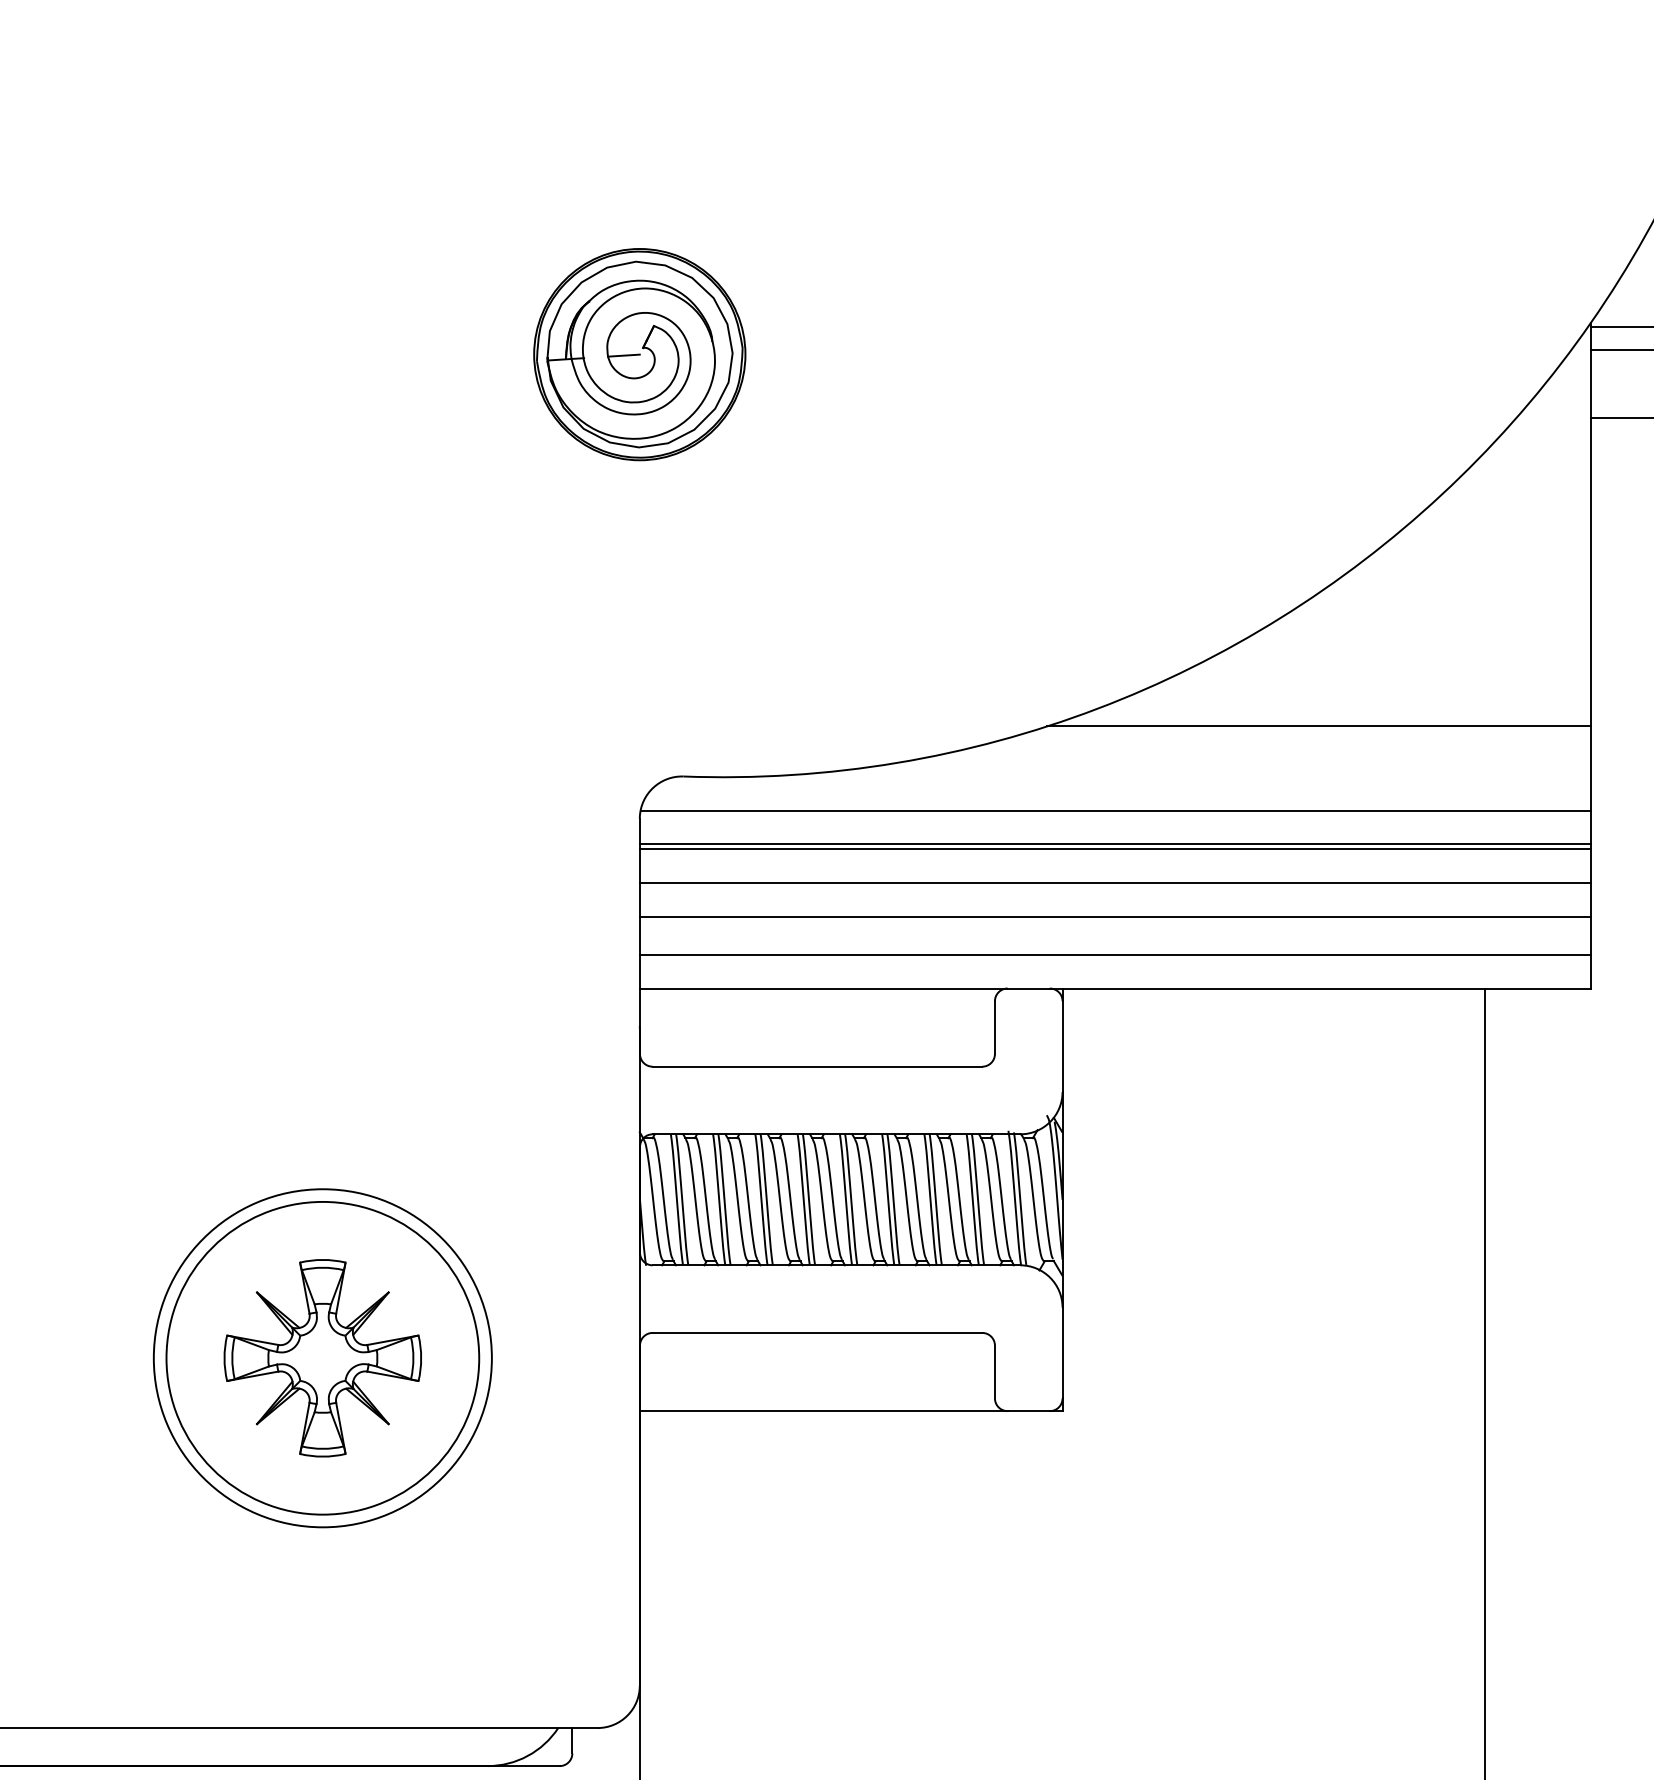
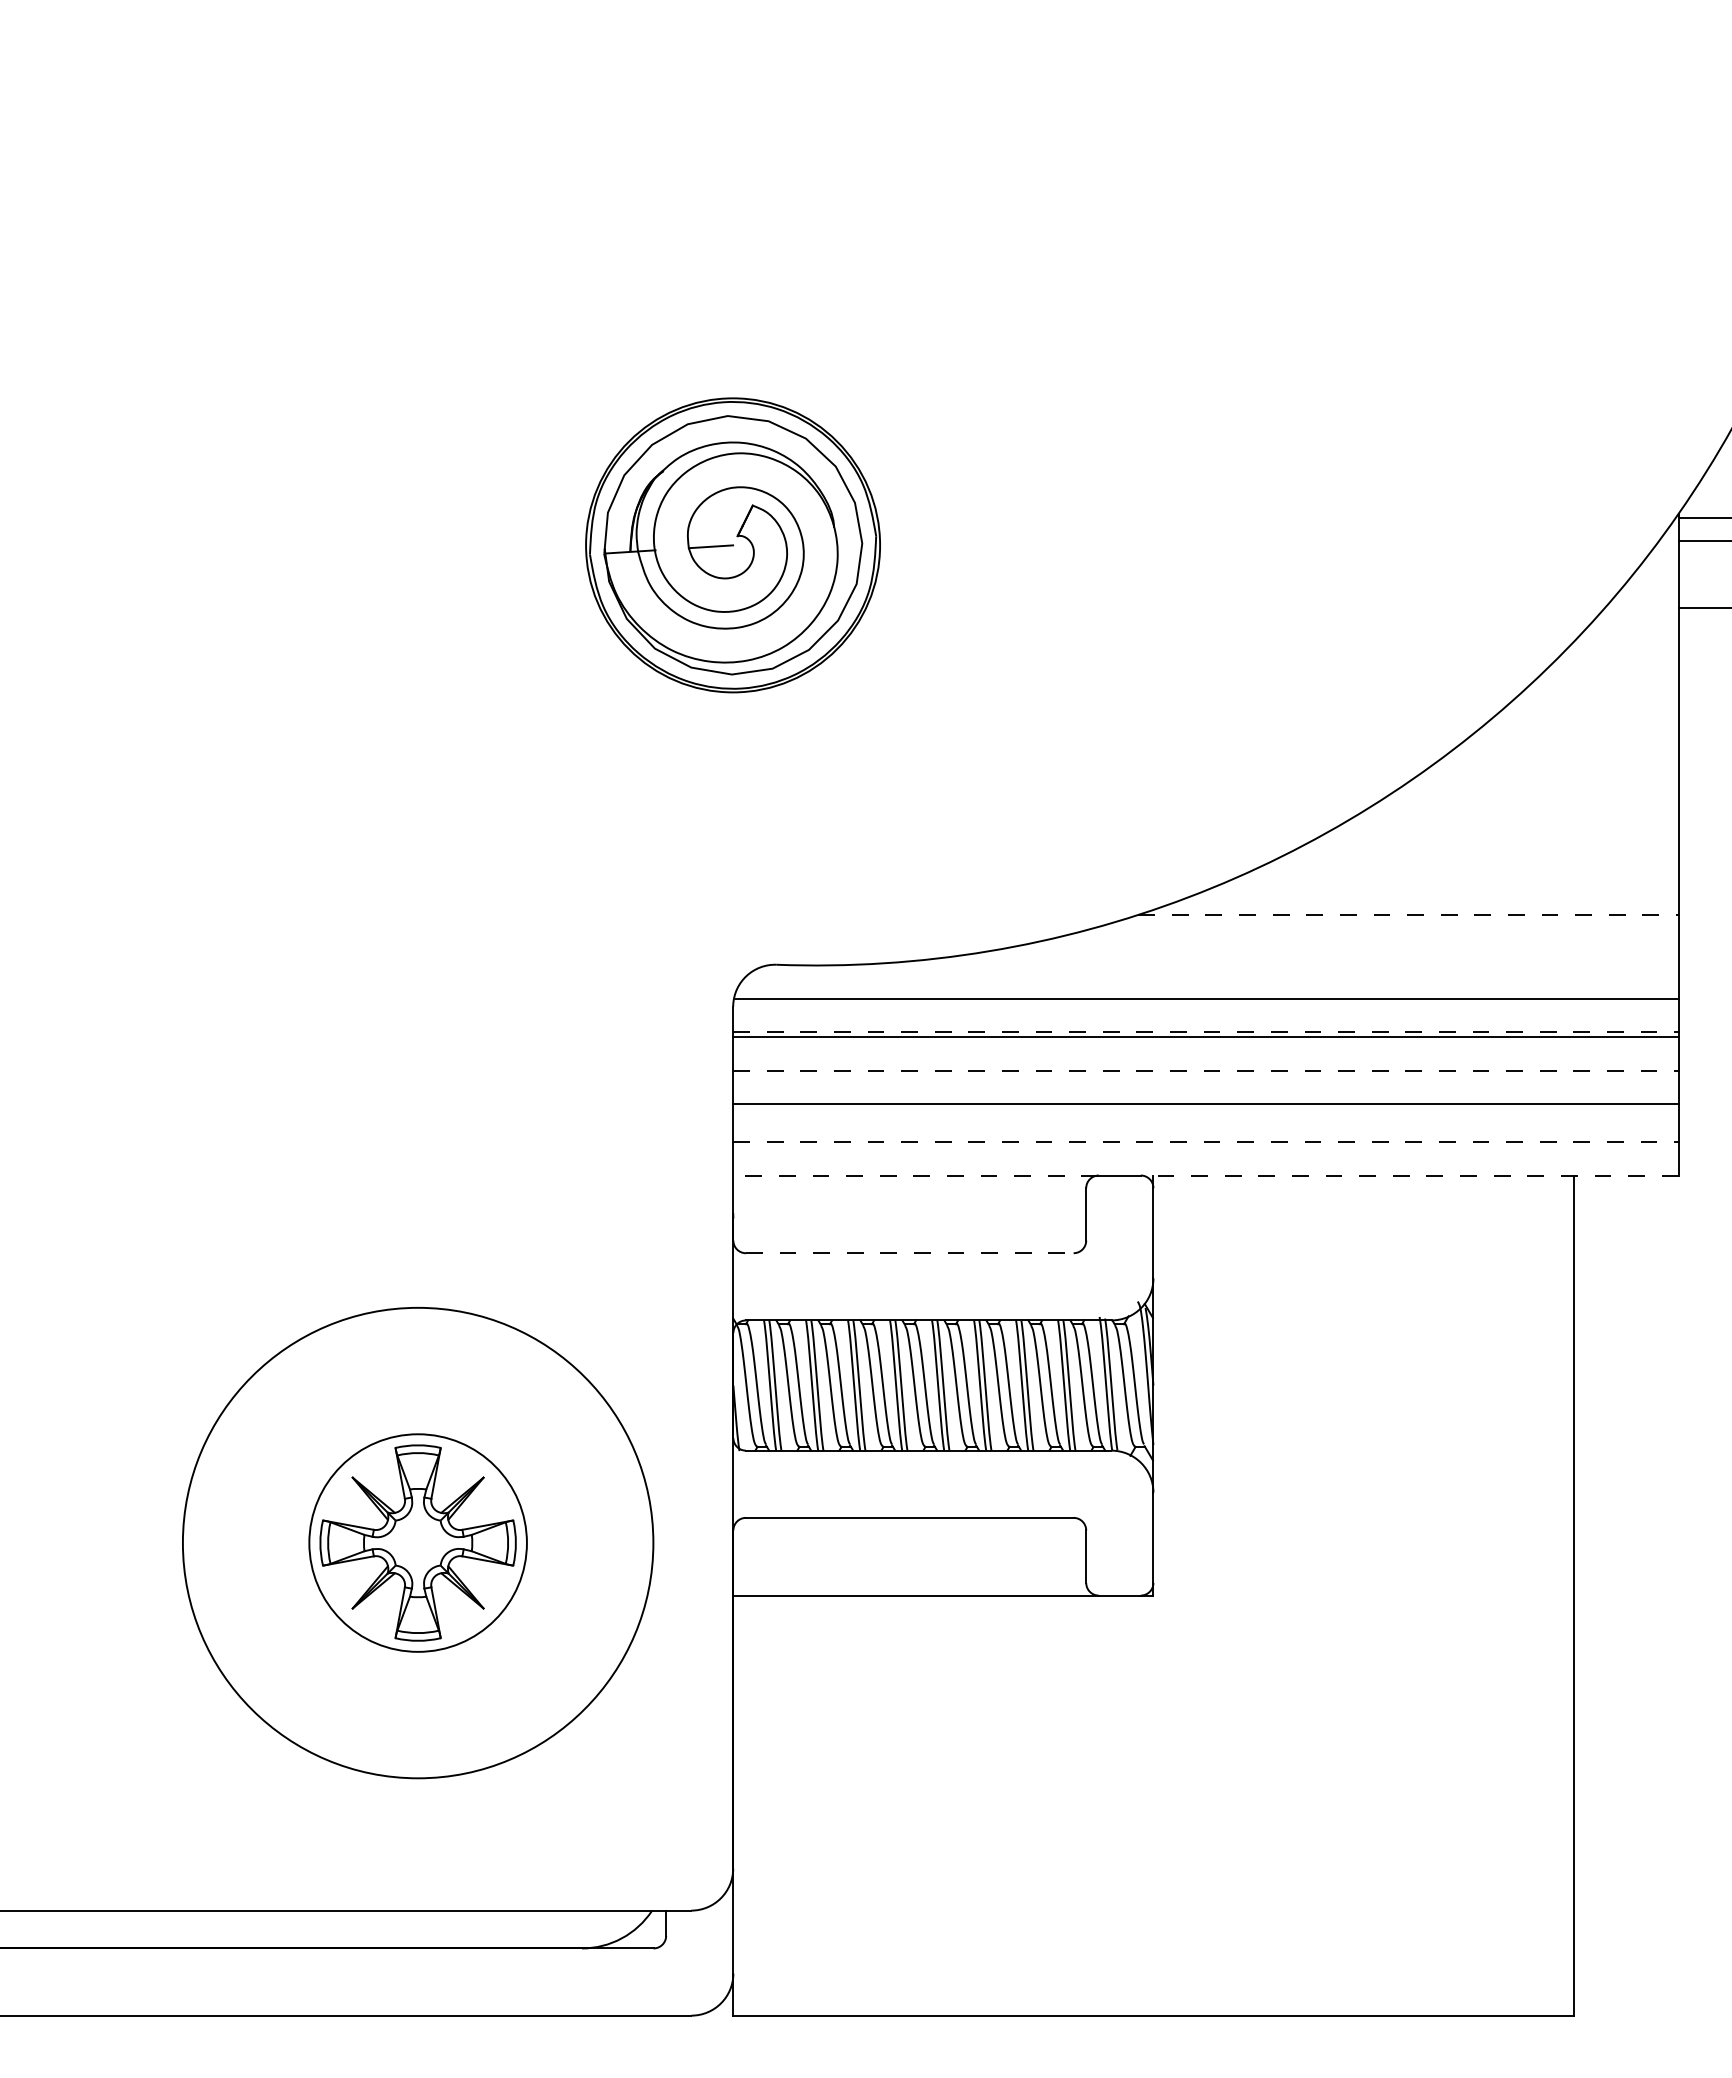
part: (640, 354) -> (733, 545), size x1.4
line: (1319, 725) -> (1408, 914), solid -> dashed
line: (1114, 844) -> (1205, 1032), solid -> dashed
line: (1114, 882) -> (1205, 1070), solid -> dashed
line: (1114, 954) -> (1205, 1141), solid -> dashed
line: (823, 988) -> (915, 1175), solid -> dashed
line: (1320, 988) -> (1409, 1175), solid -> dashed
line: (817, 1066) -> (909, 1253), solid -> dashed
circle: (322, 1357) -> (417, 1542), size x0.7
circle: (323, 1358) -> (418, 1543), size x1.4

